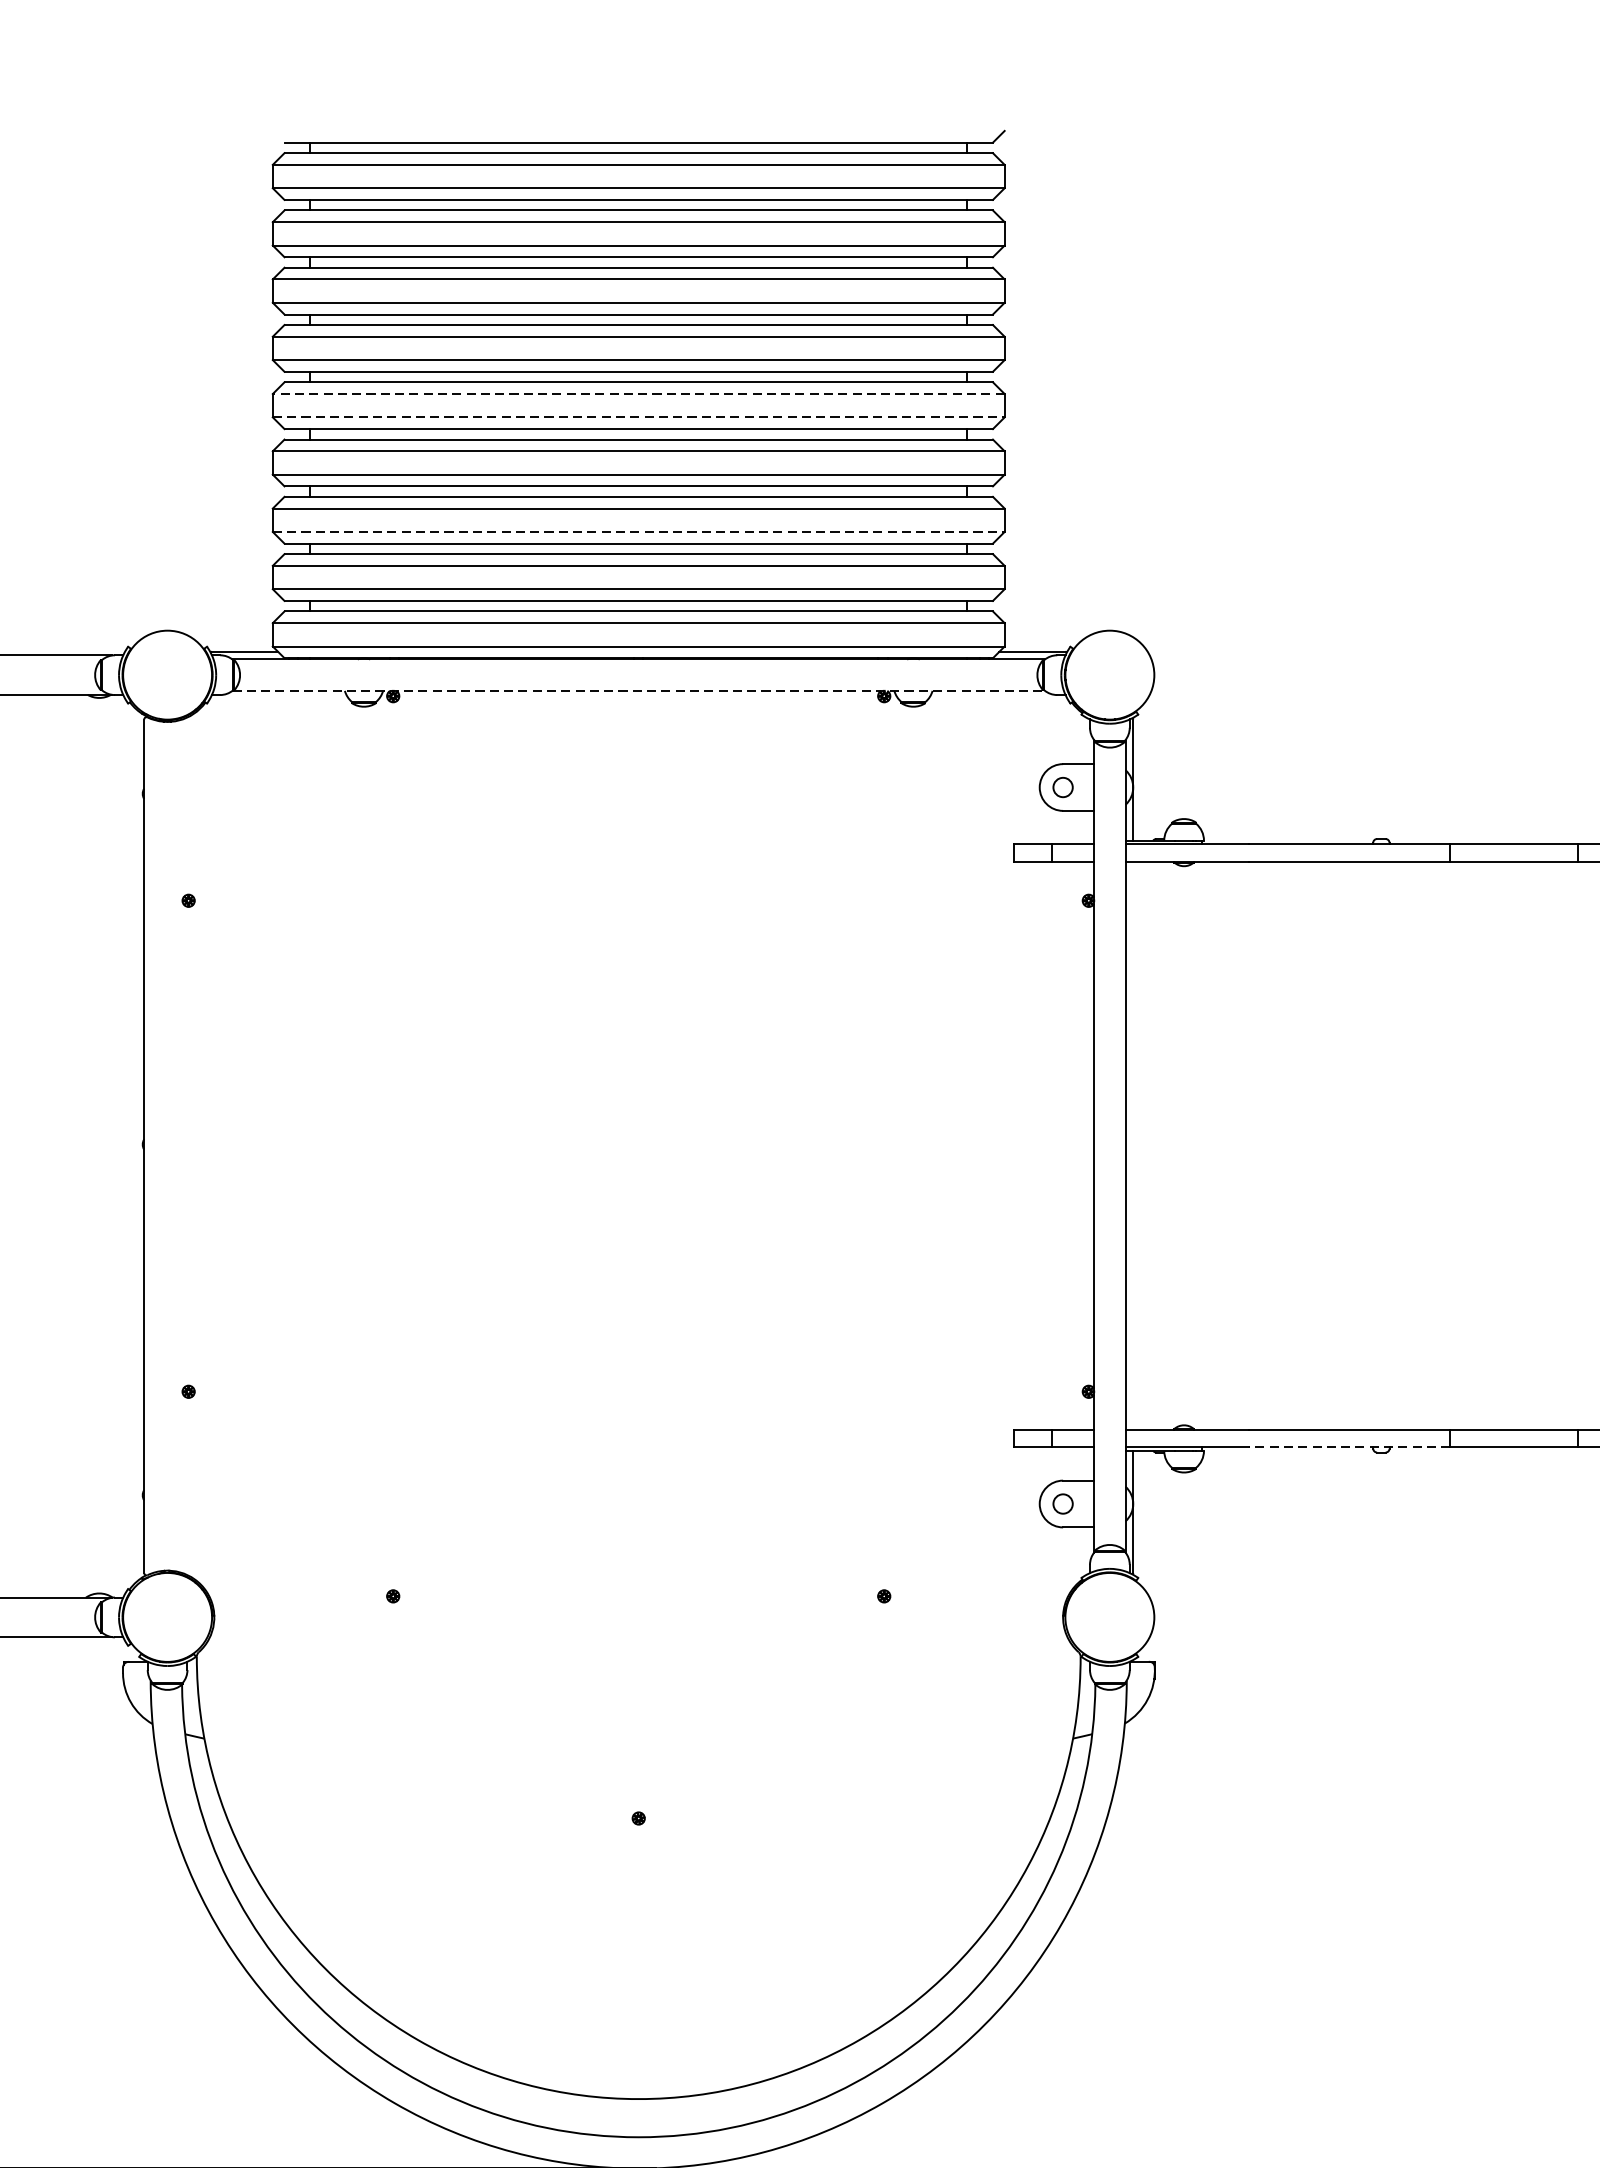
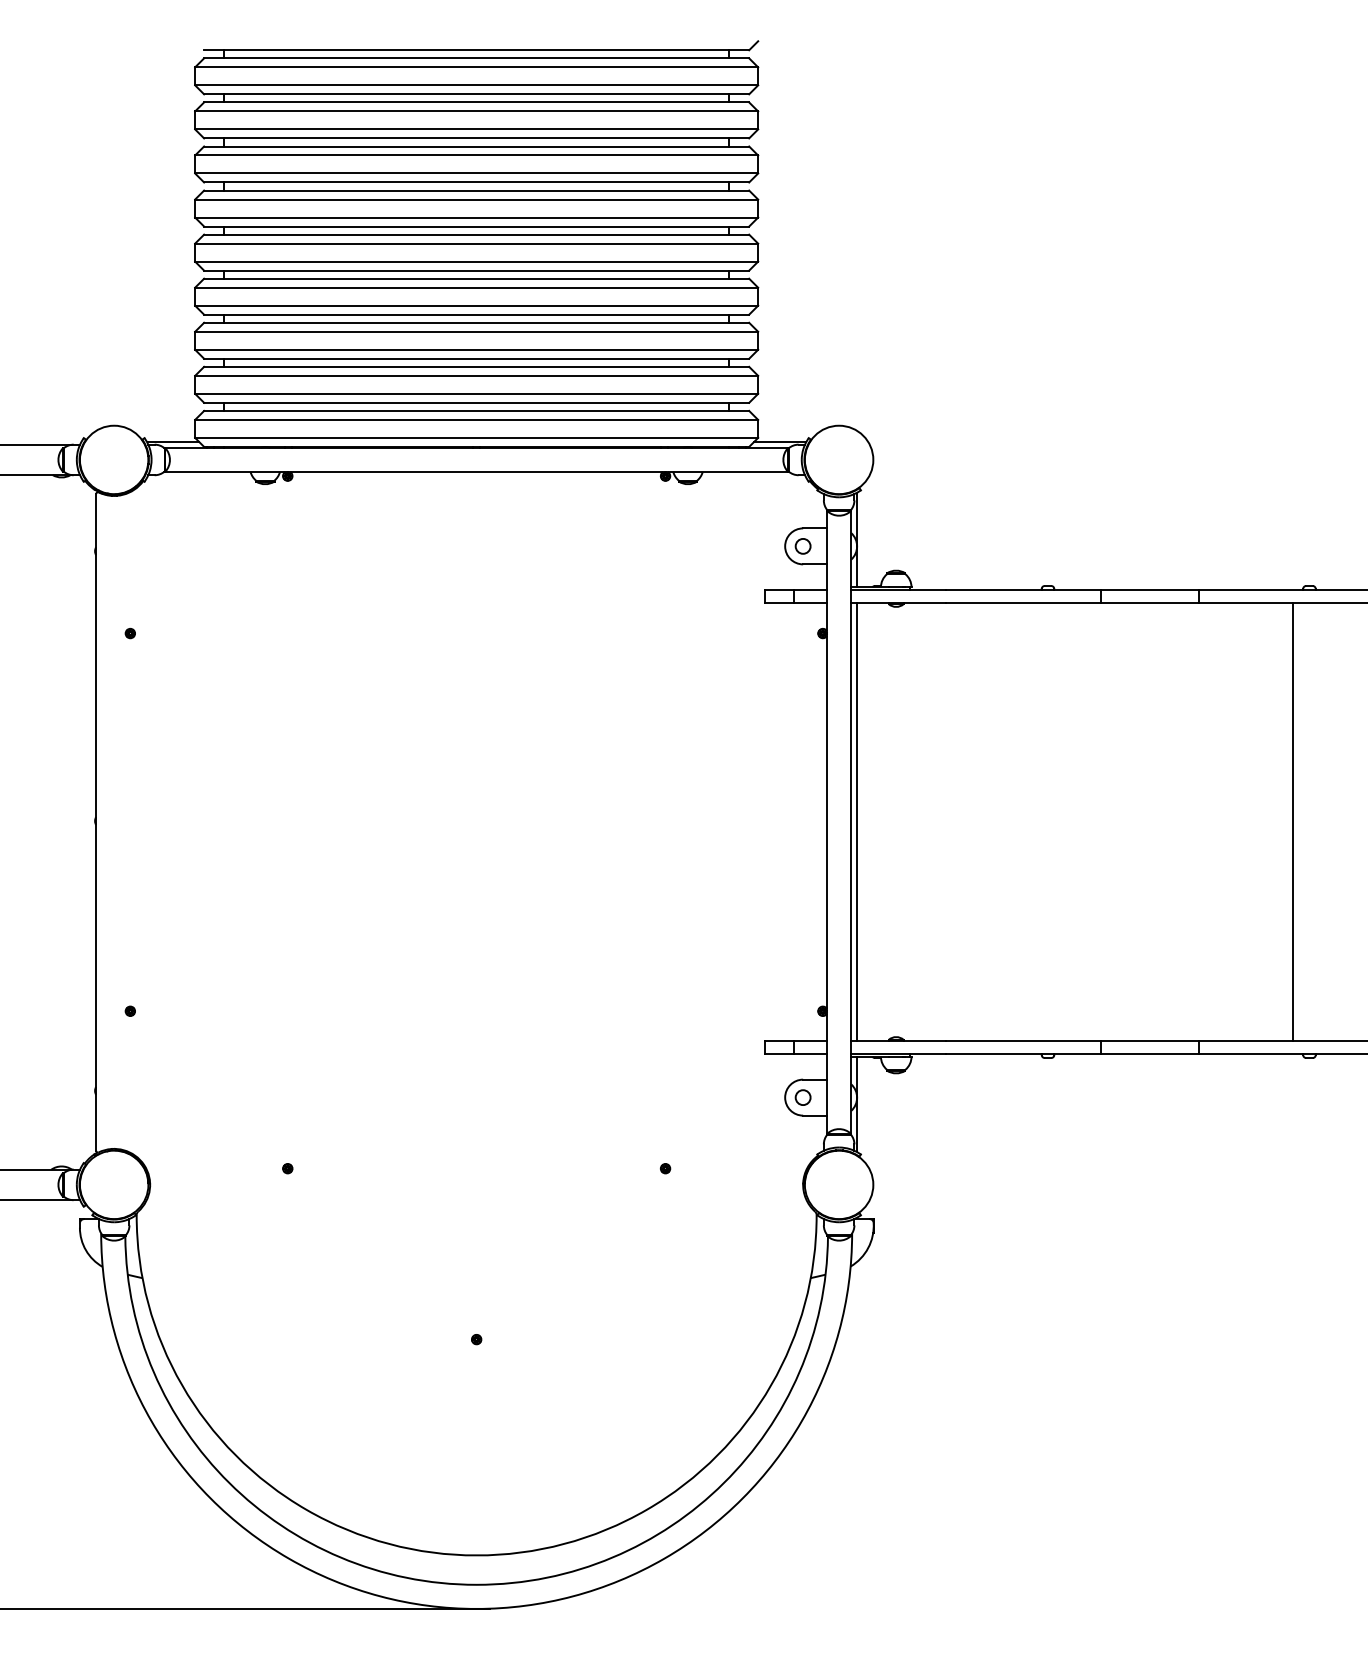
line: (638, 393) -> (476, 243), dashed -> solid
line: (638, 417) -> (476, 261), dashed -> solid
line: (638, 531) -> (476, 349), dashed -> solid
line: (638, 691) -> (476, 472), dashed -> solid
line: (1133, 1145) -> (857, 821), added
line: (1349, 1447) -> (1023, 1054), dashed -> solid

